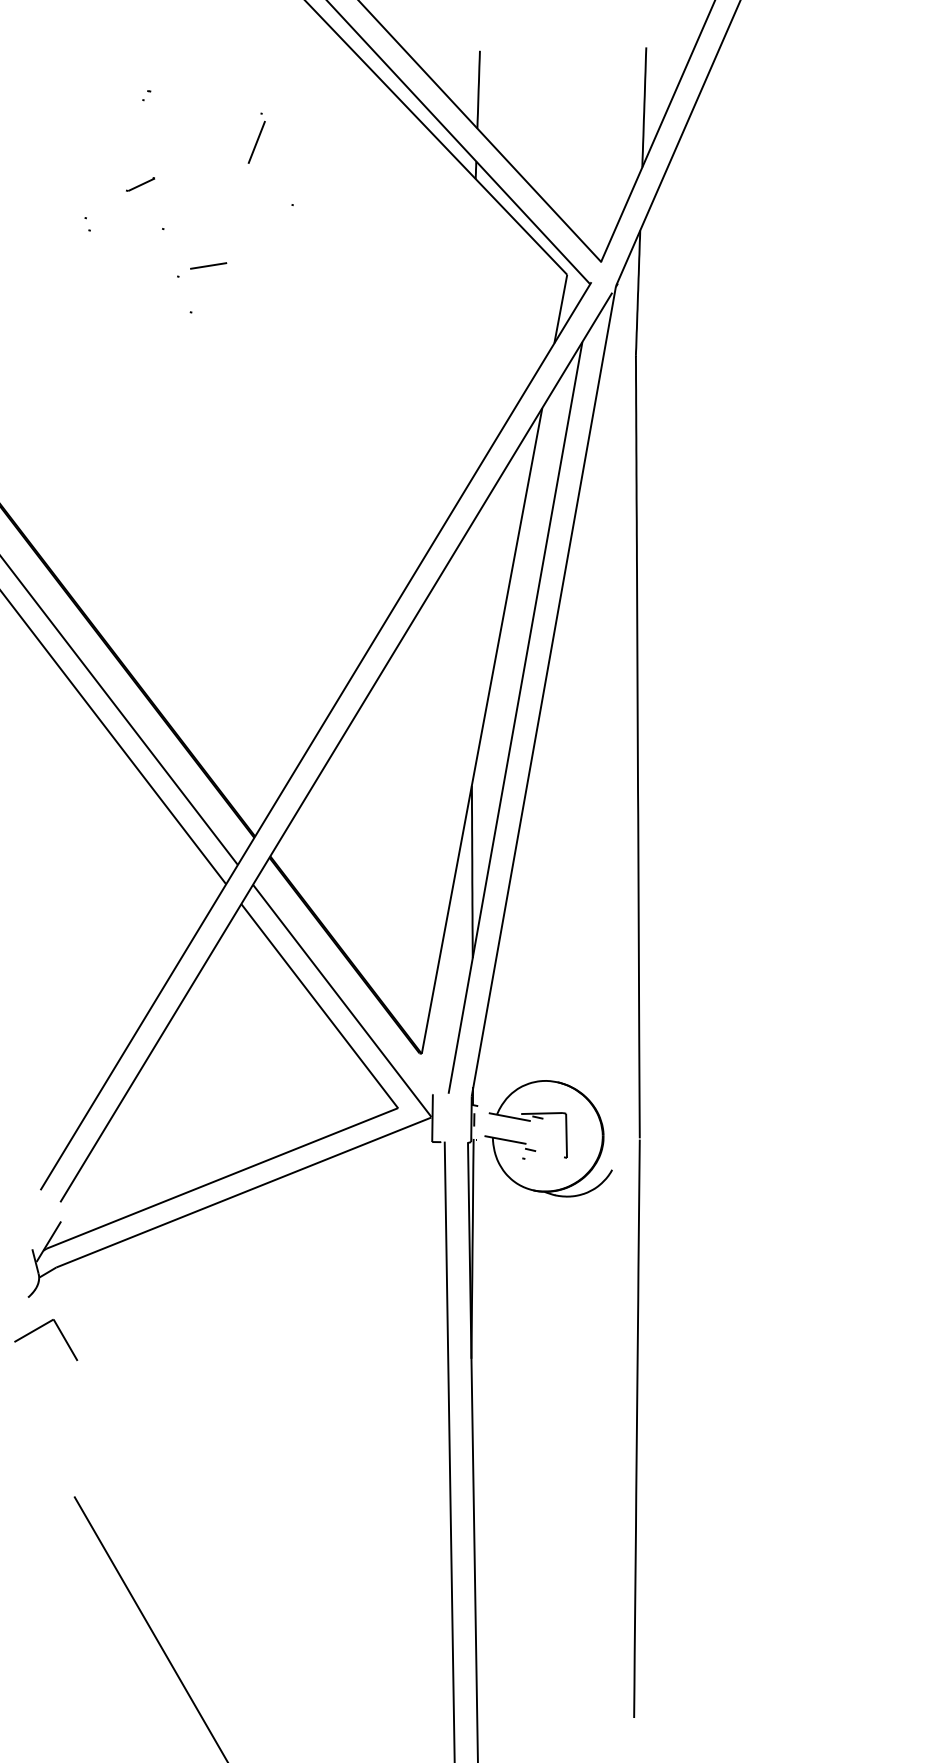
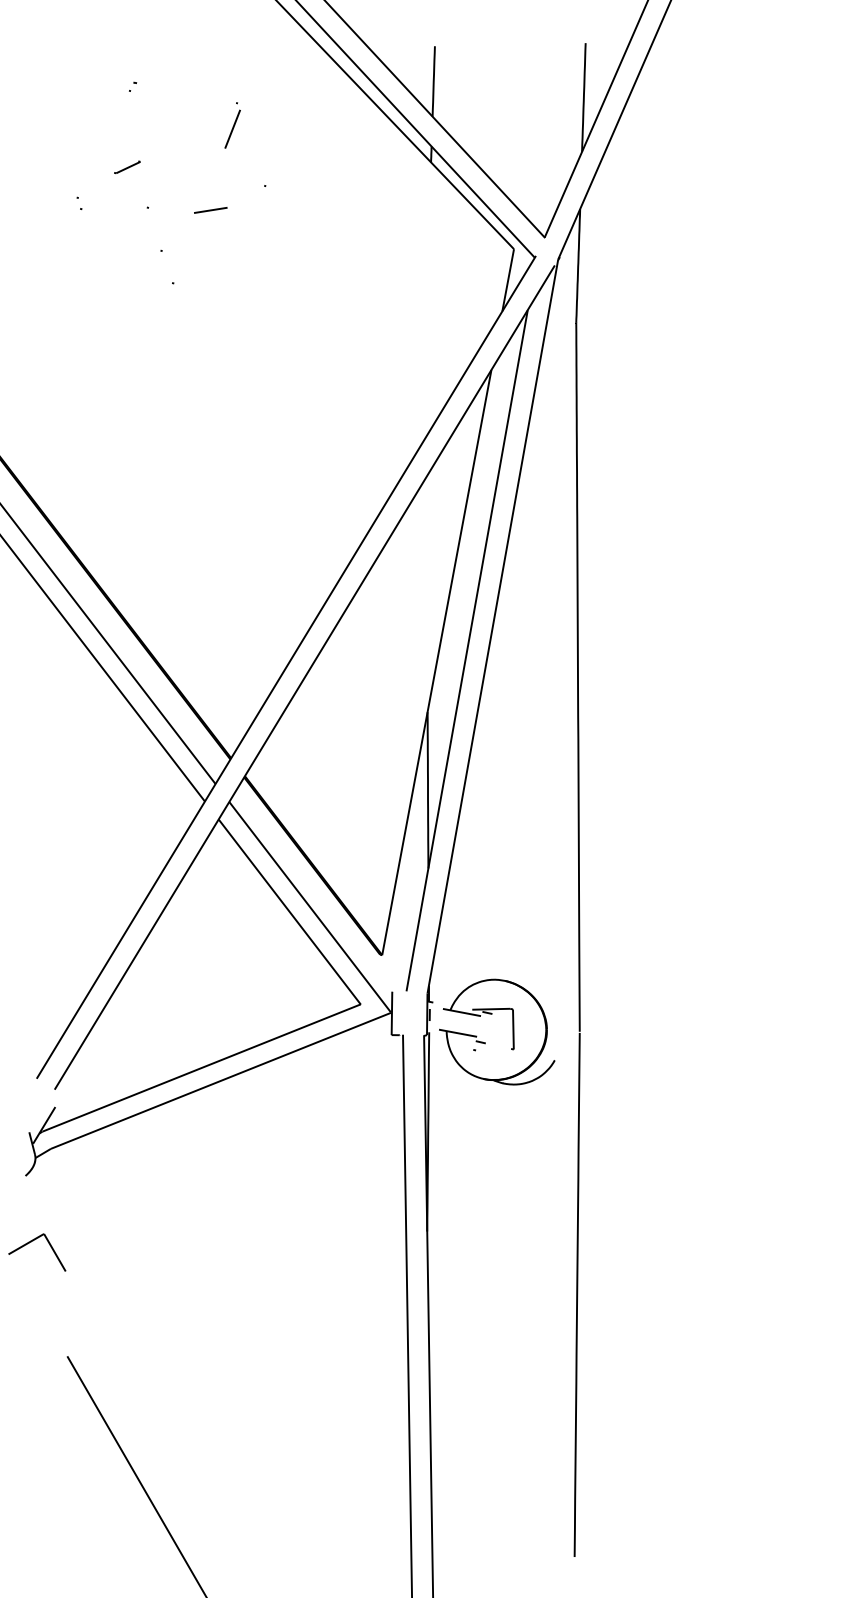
line: (208, 265) -> (210, 209), moved
part: (40, 1328) -> (32, 1242), moved

